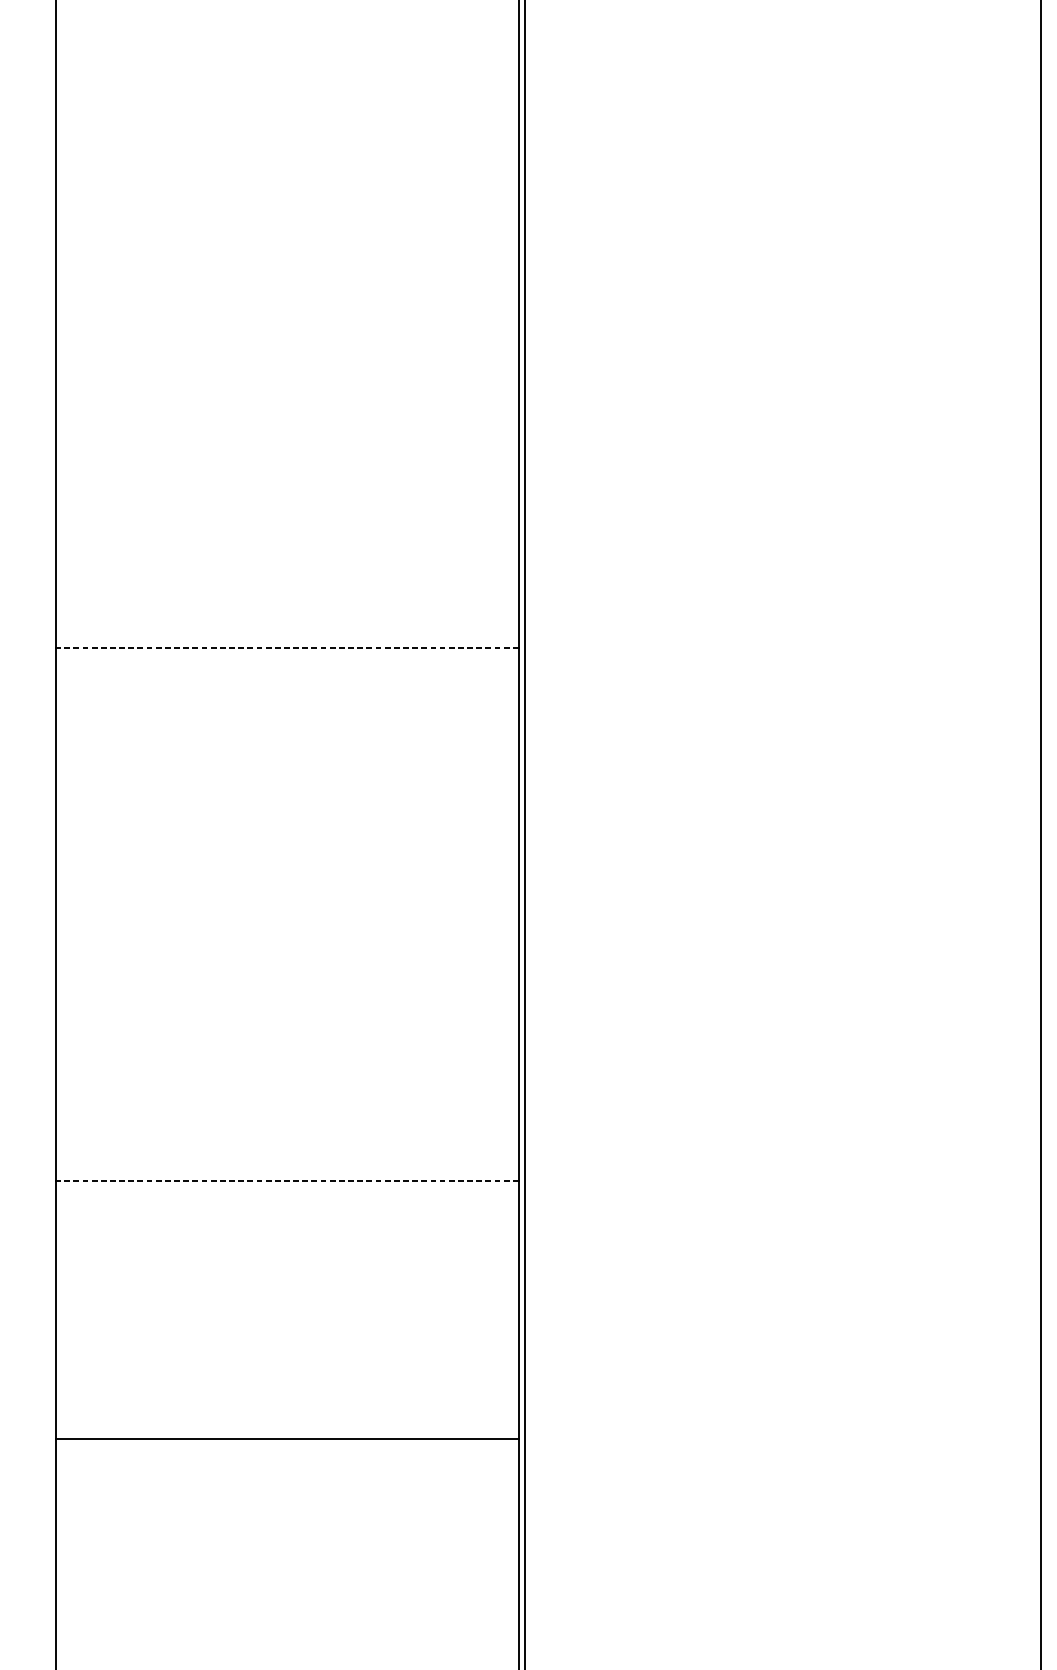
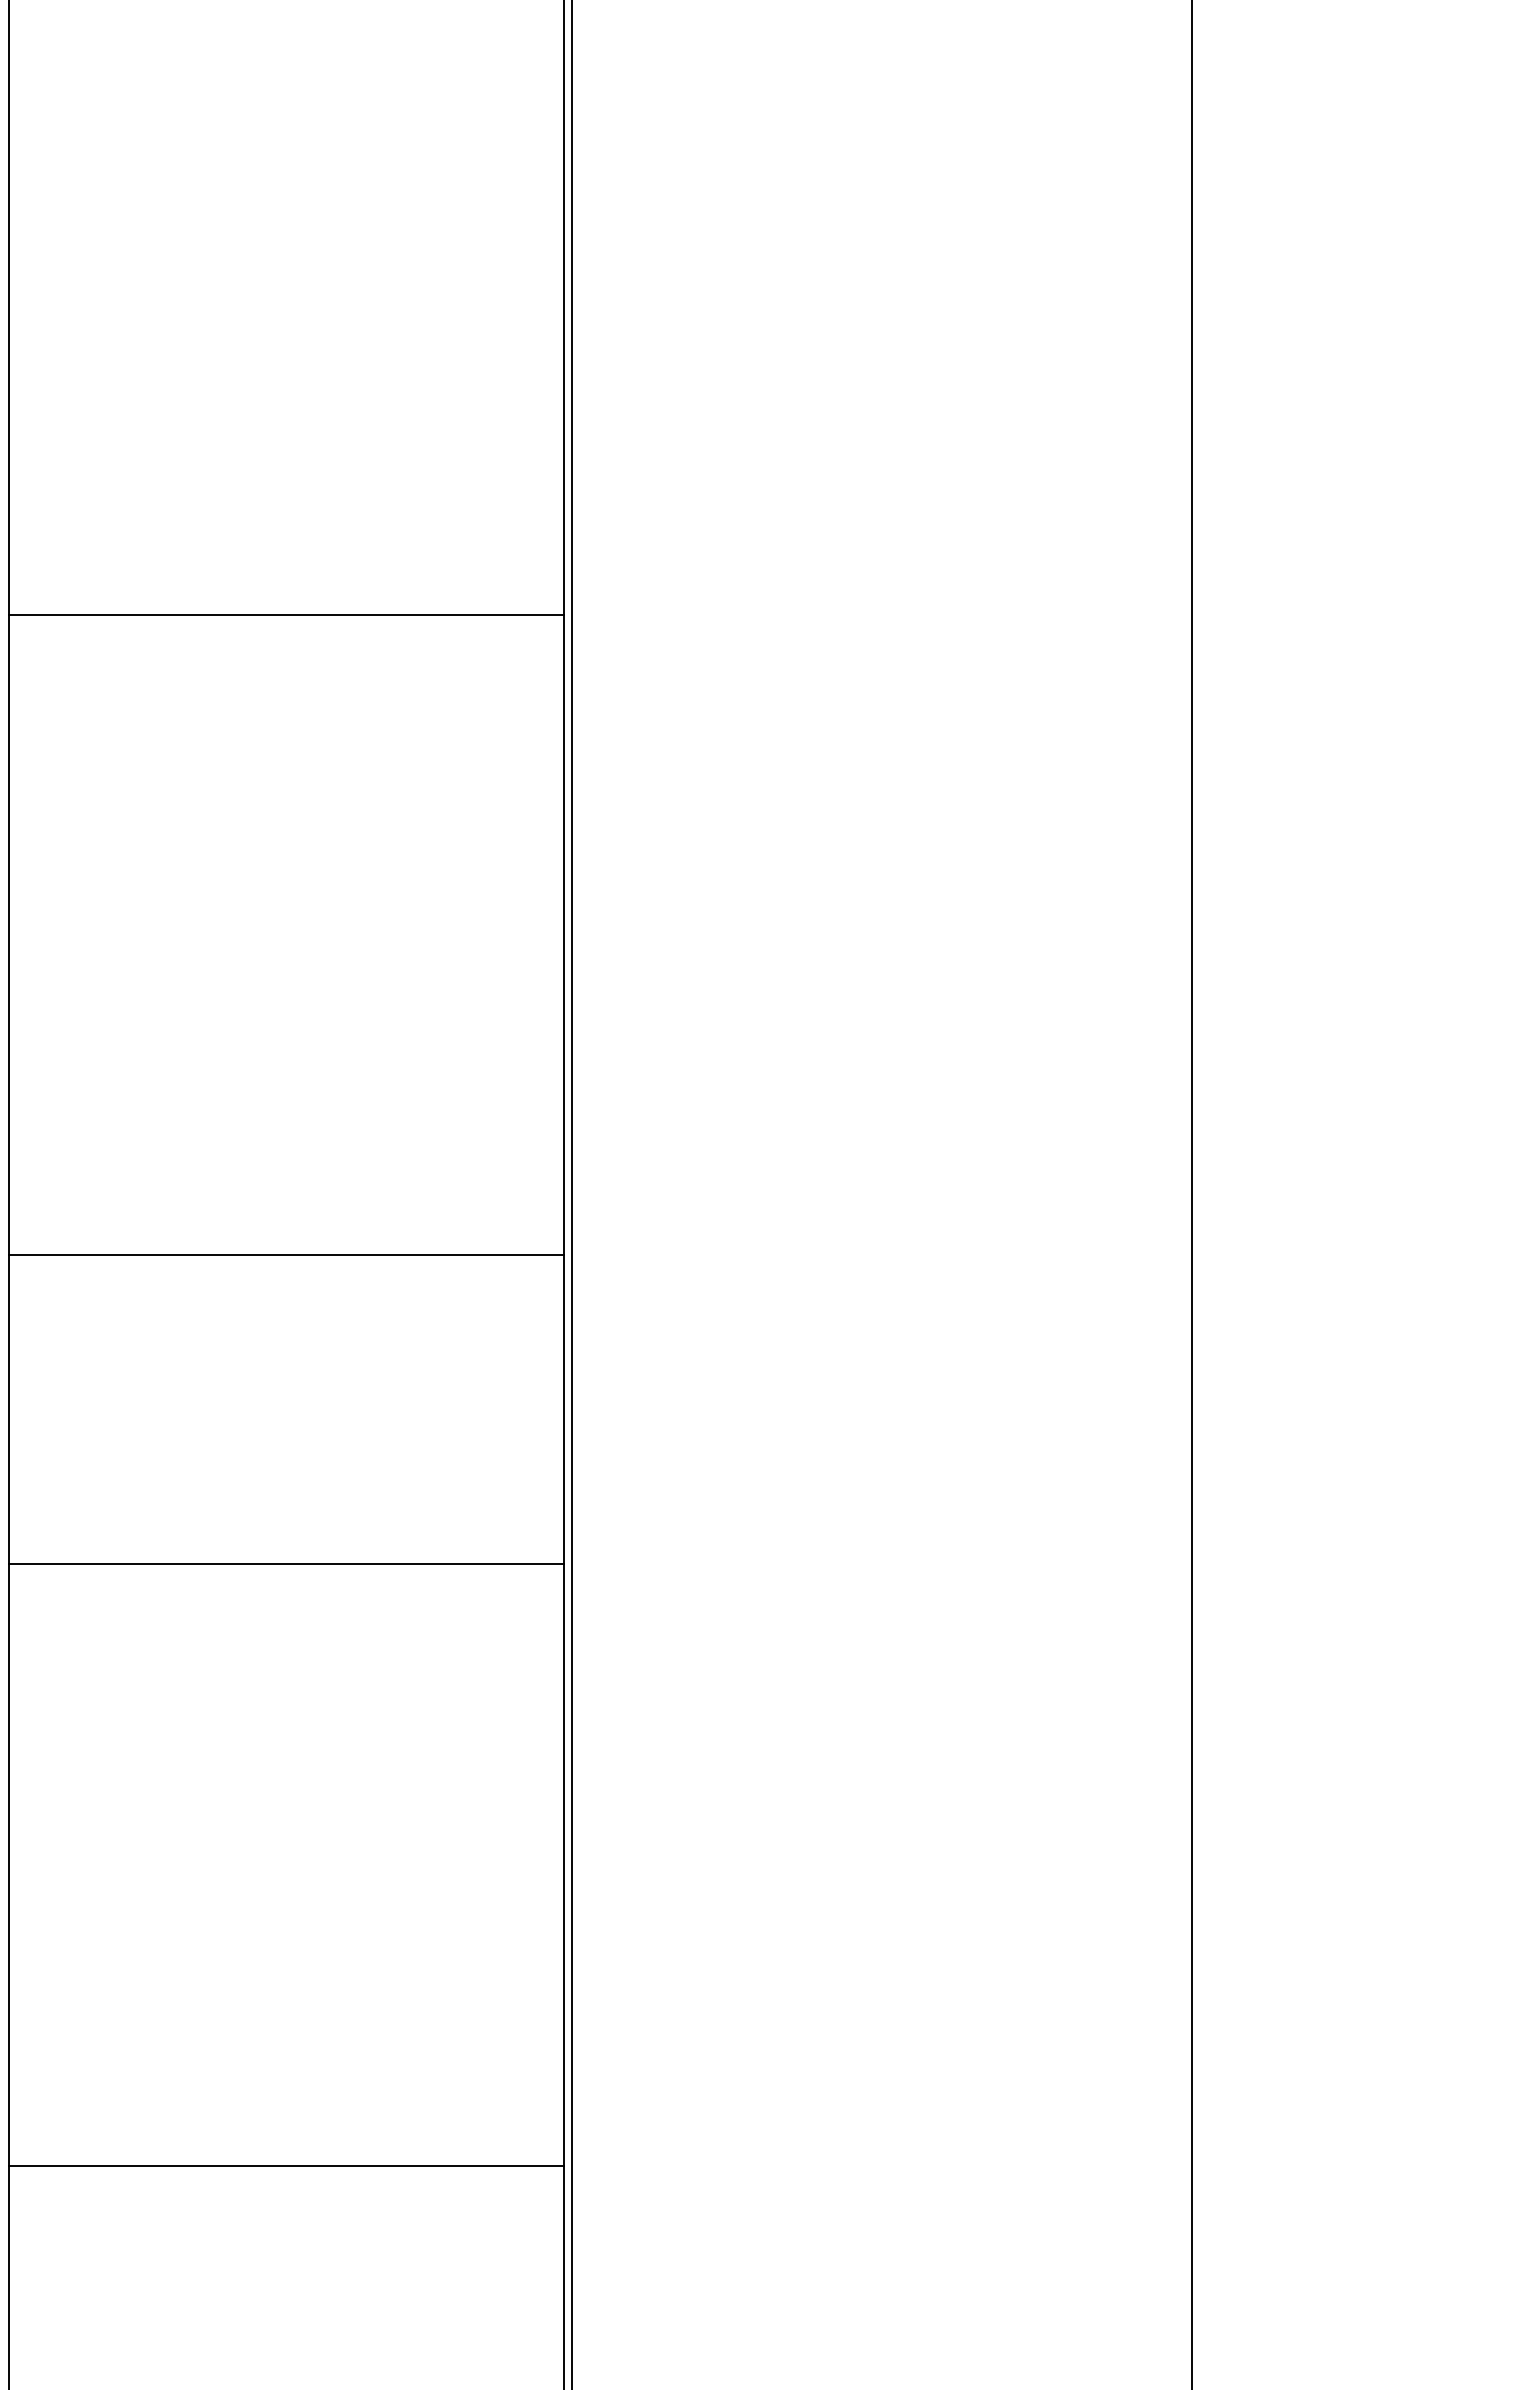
line: (287, 648) -> (286, 614), dashed -> solid
line: (287, 1180) -> (286, 1254), dashed -> solid

